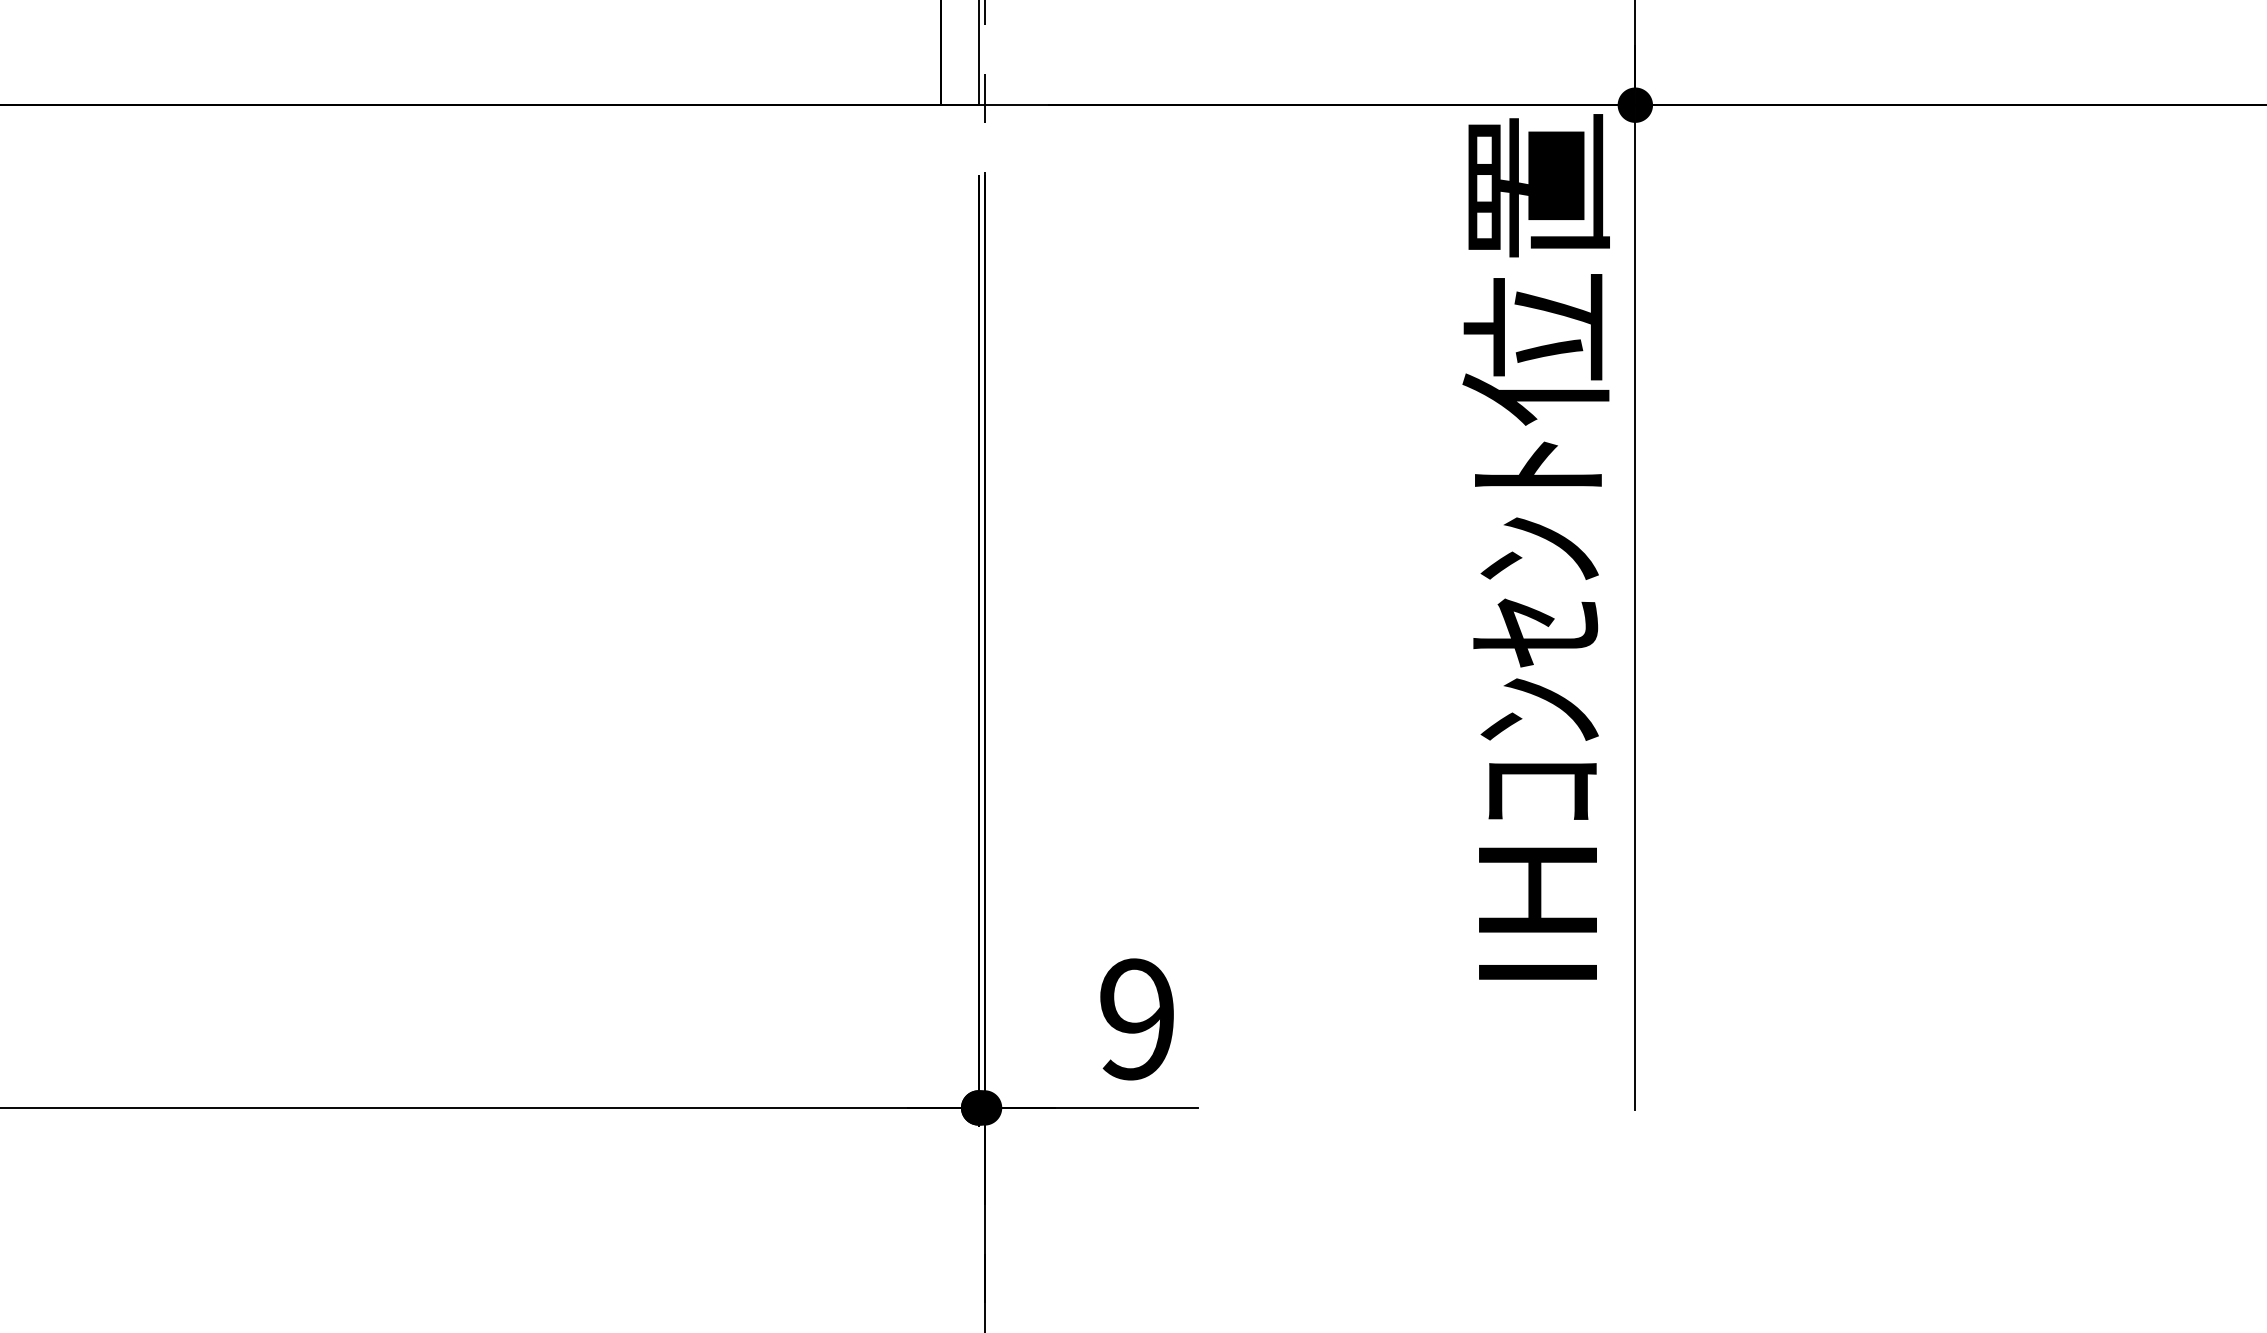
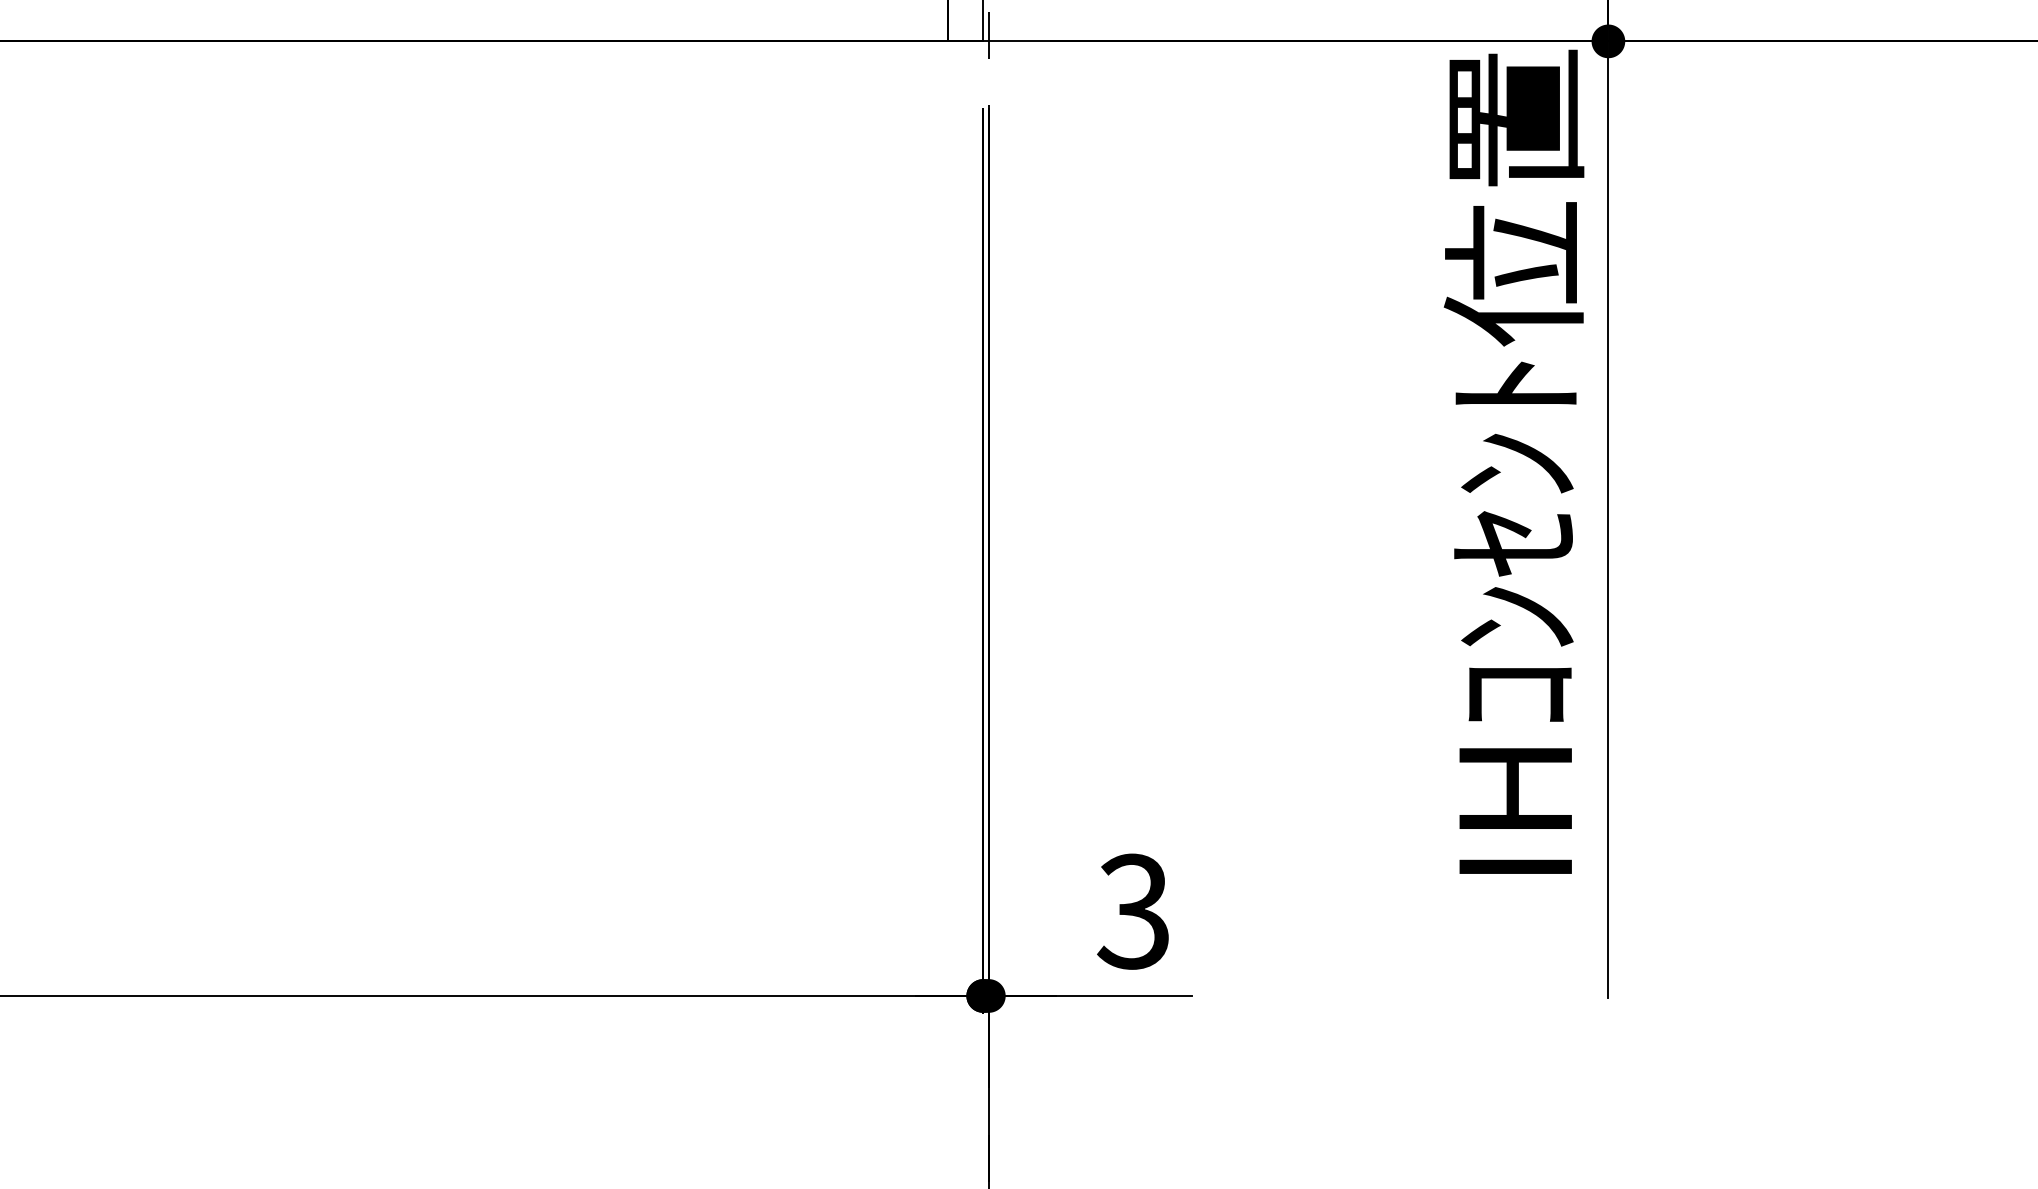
text: (1135, 1019) -> (1132, 911), 9 -> 3

